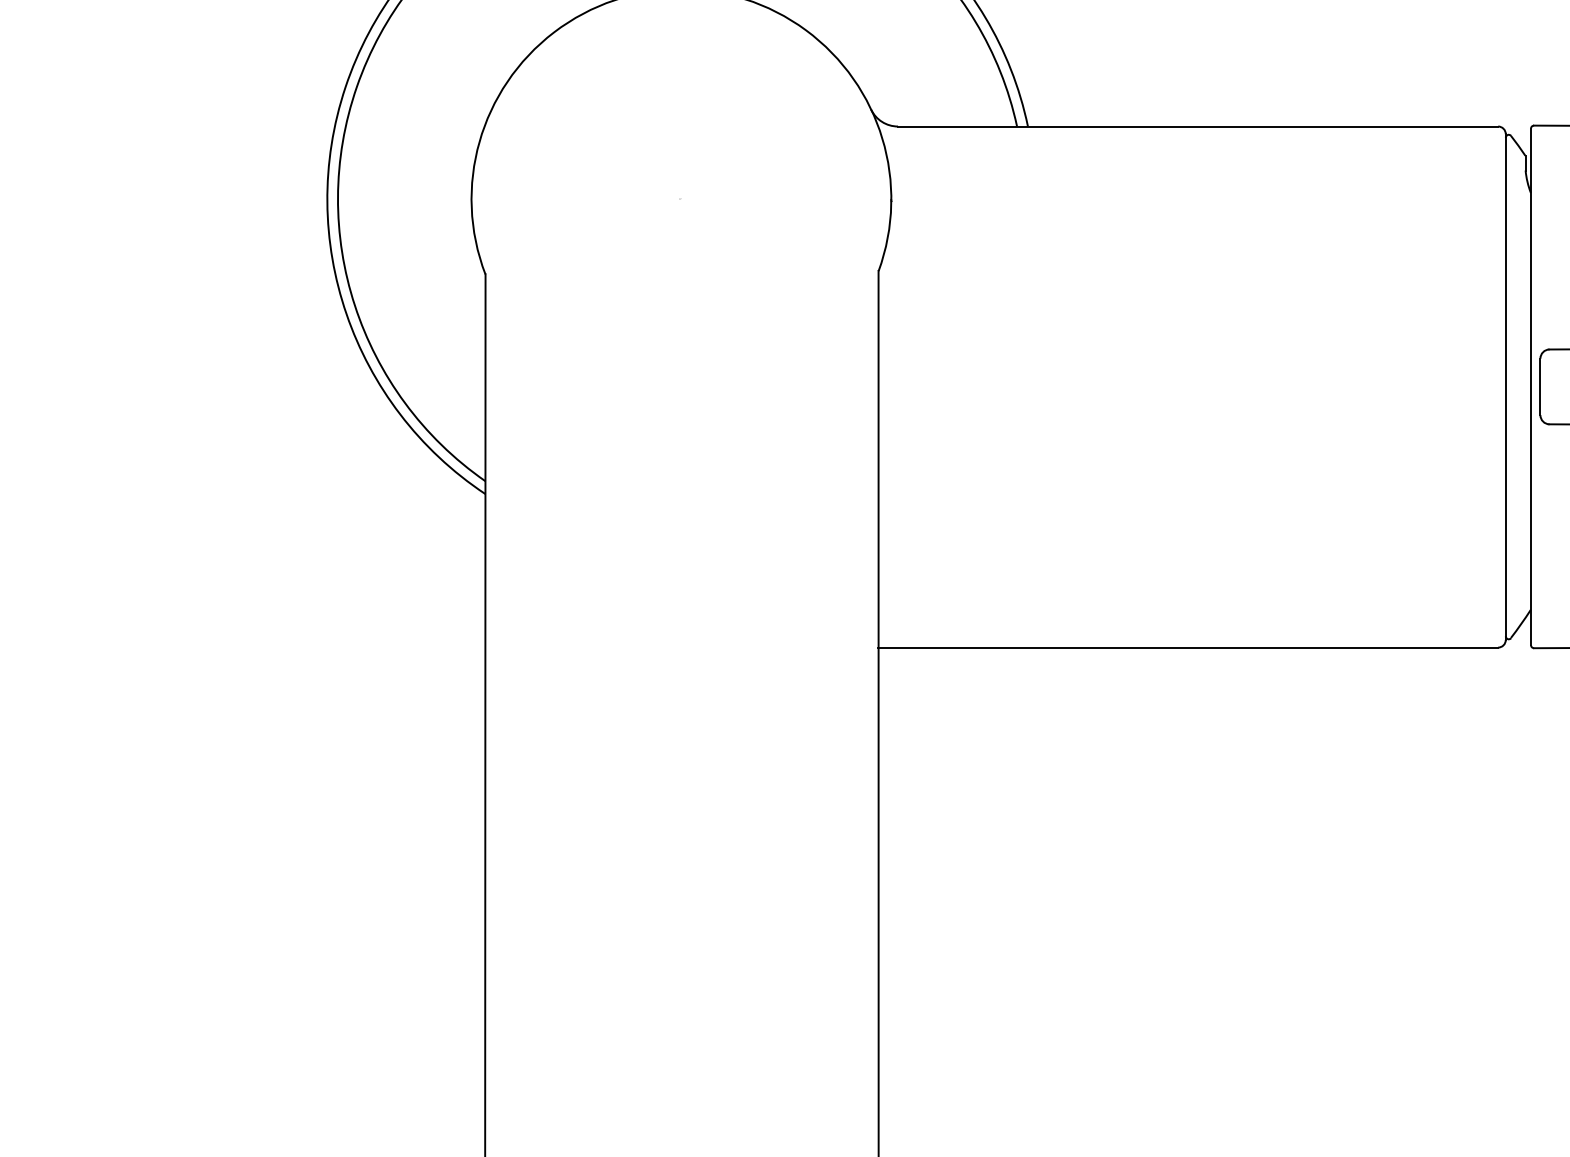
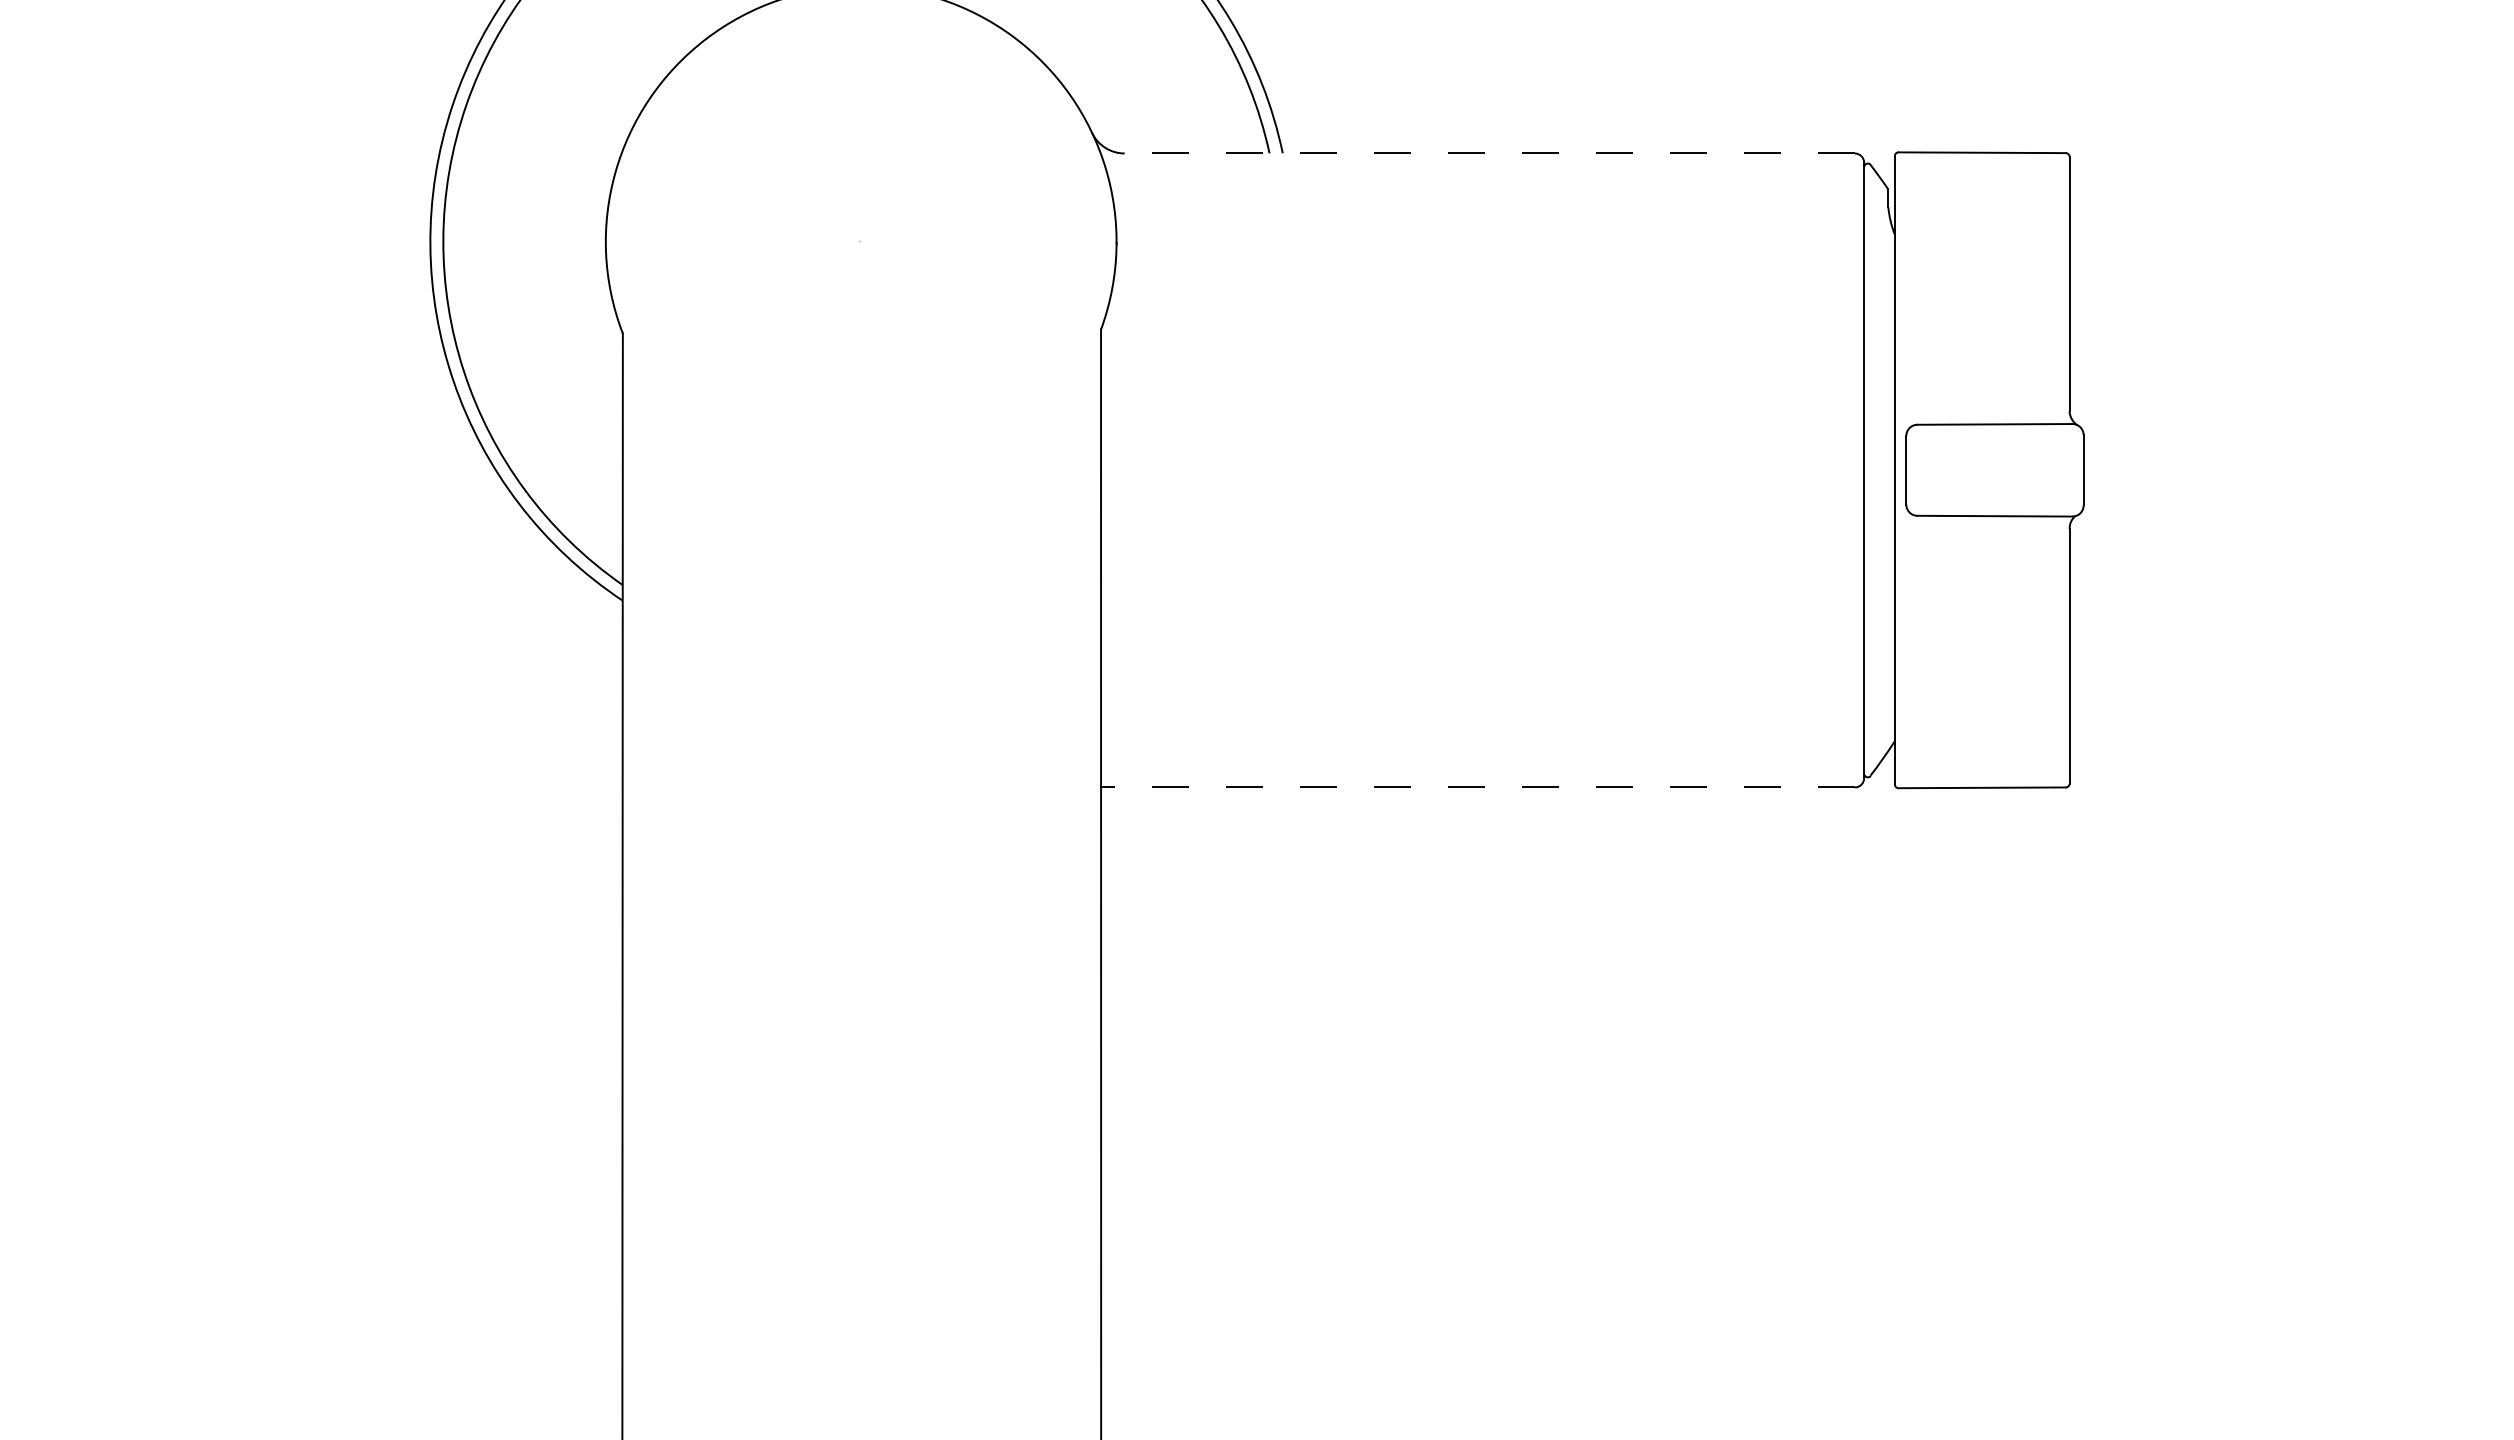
line: (1197, 126) -> (1489, 153), solid -> dashed
line: (1187, 647) -> (1477, 787), solid -> dashed

